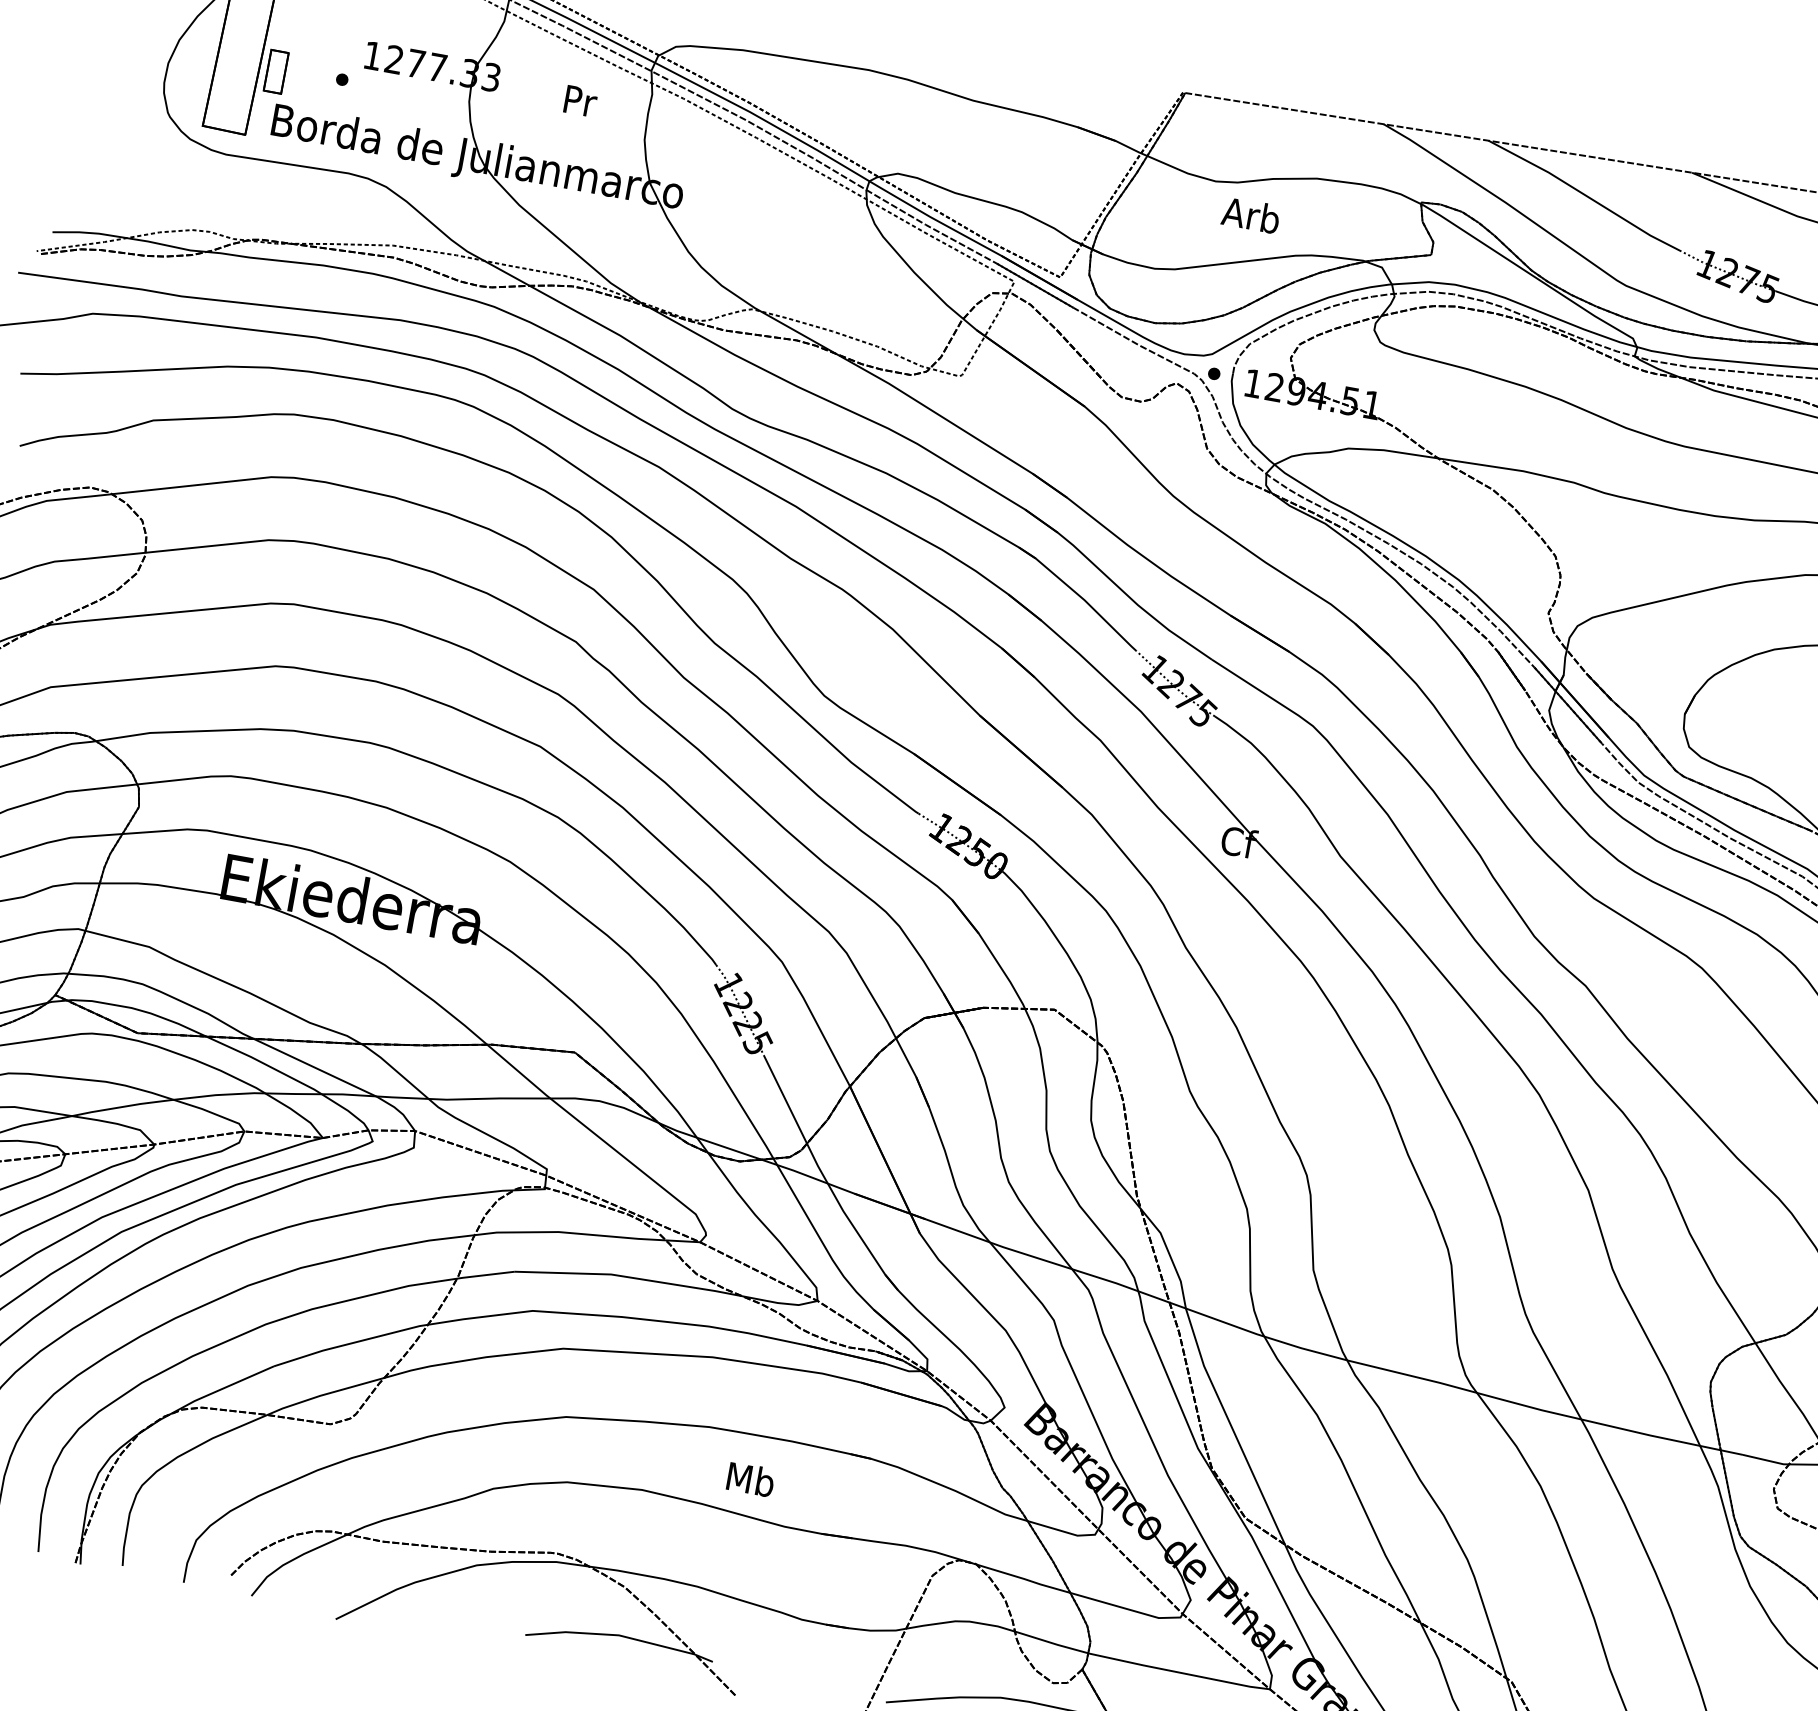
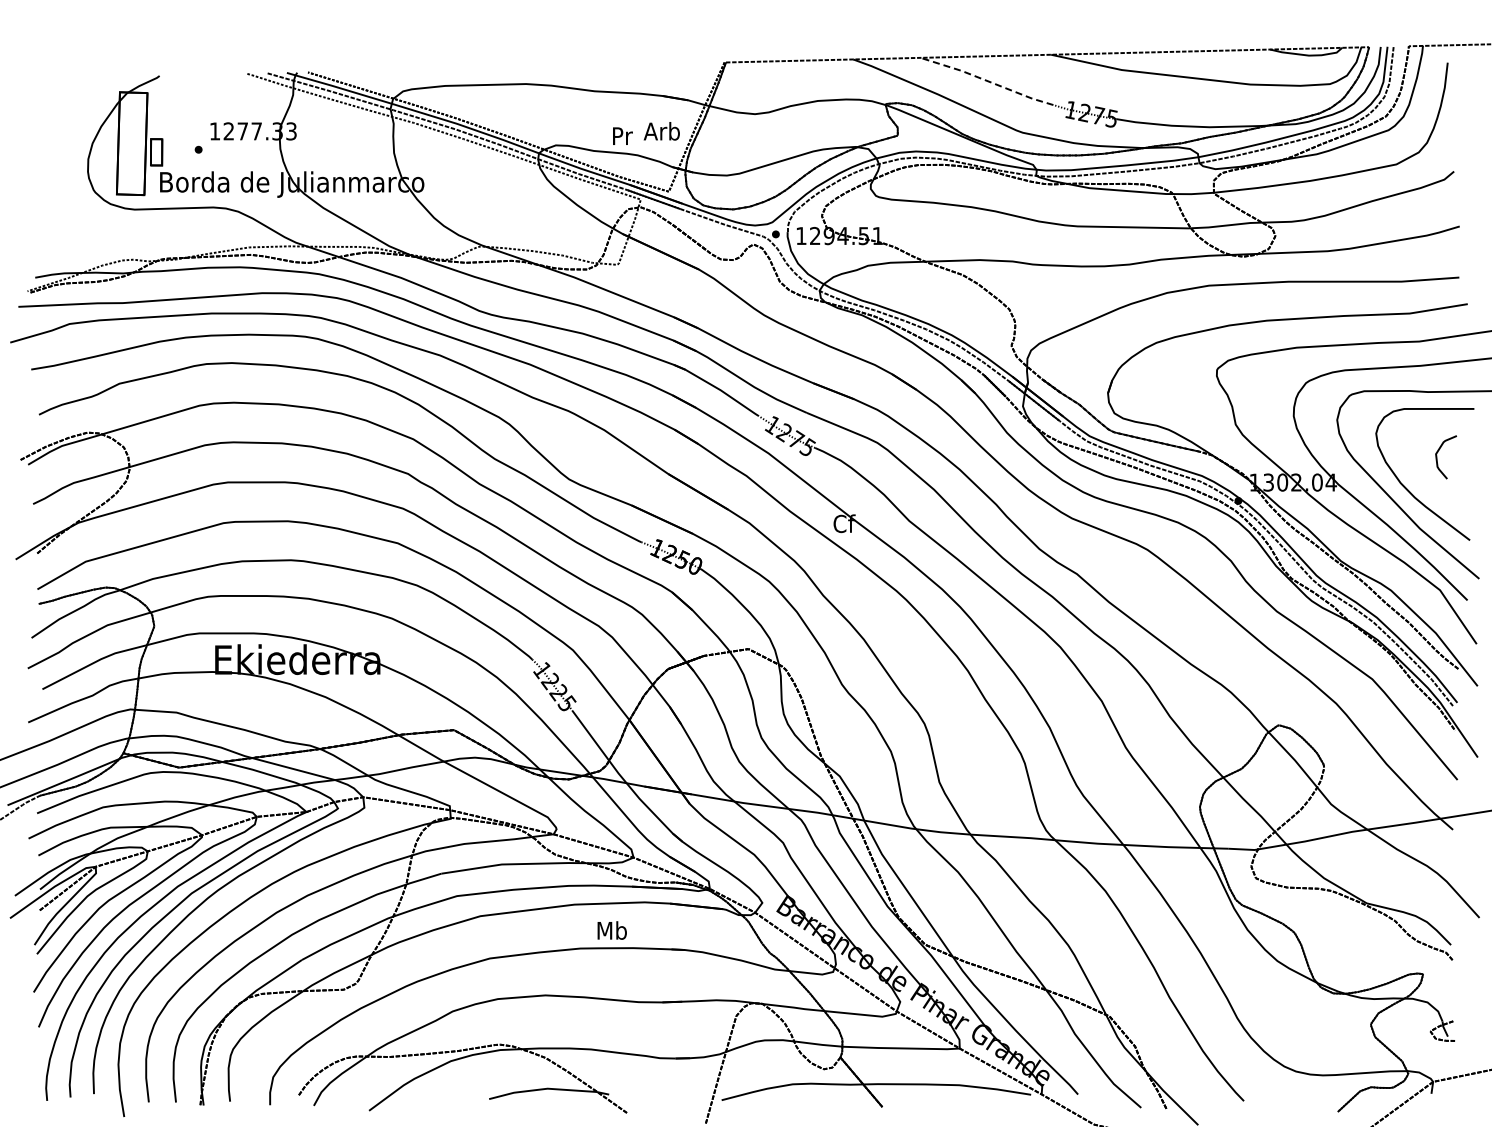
text: (580, 100) -> (622, 135), moved
line: (1584, 194) -> (986, 80), solid -> dashed
text: (1250, 215) -> (661, 131), moved
text: (749, 1479) -> (611, 930), moved

